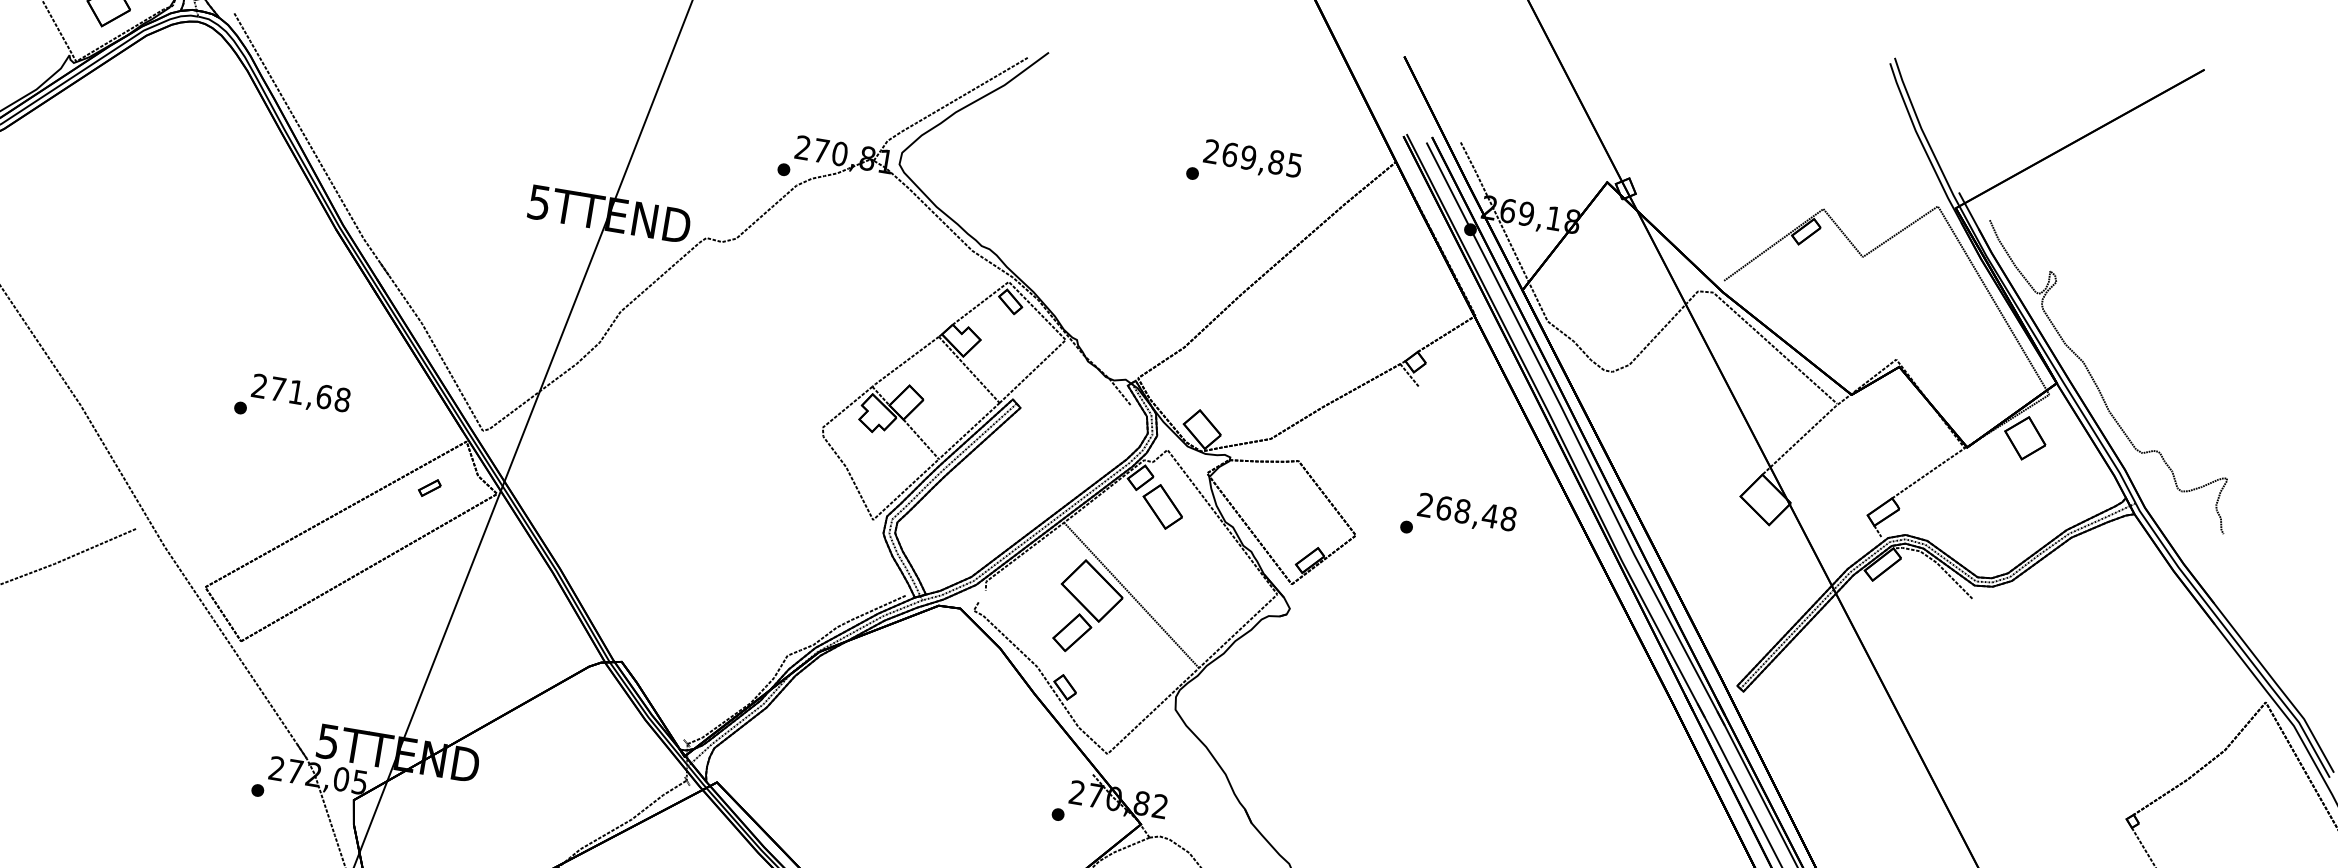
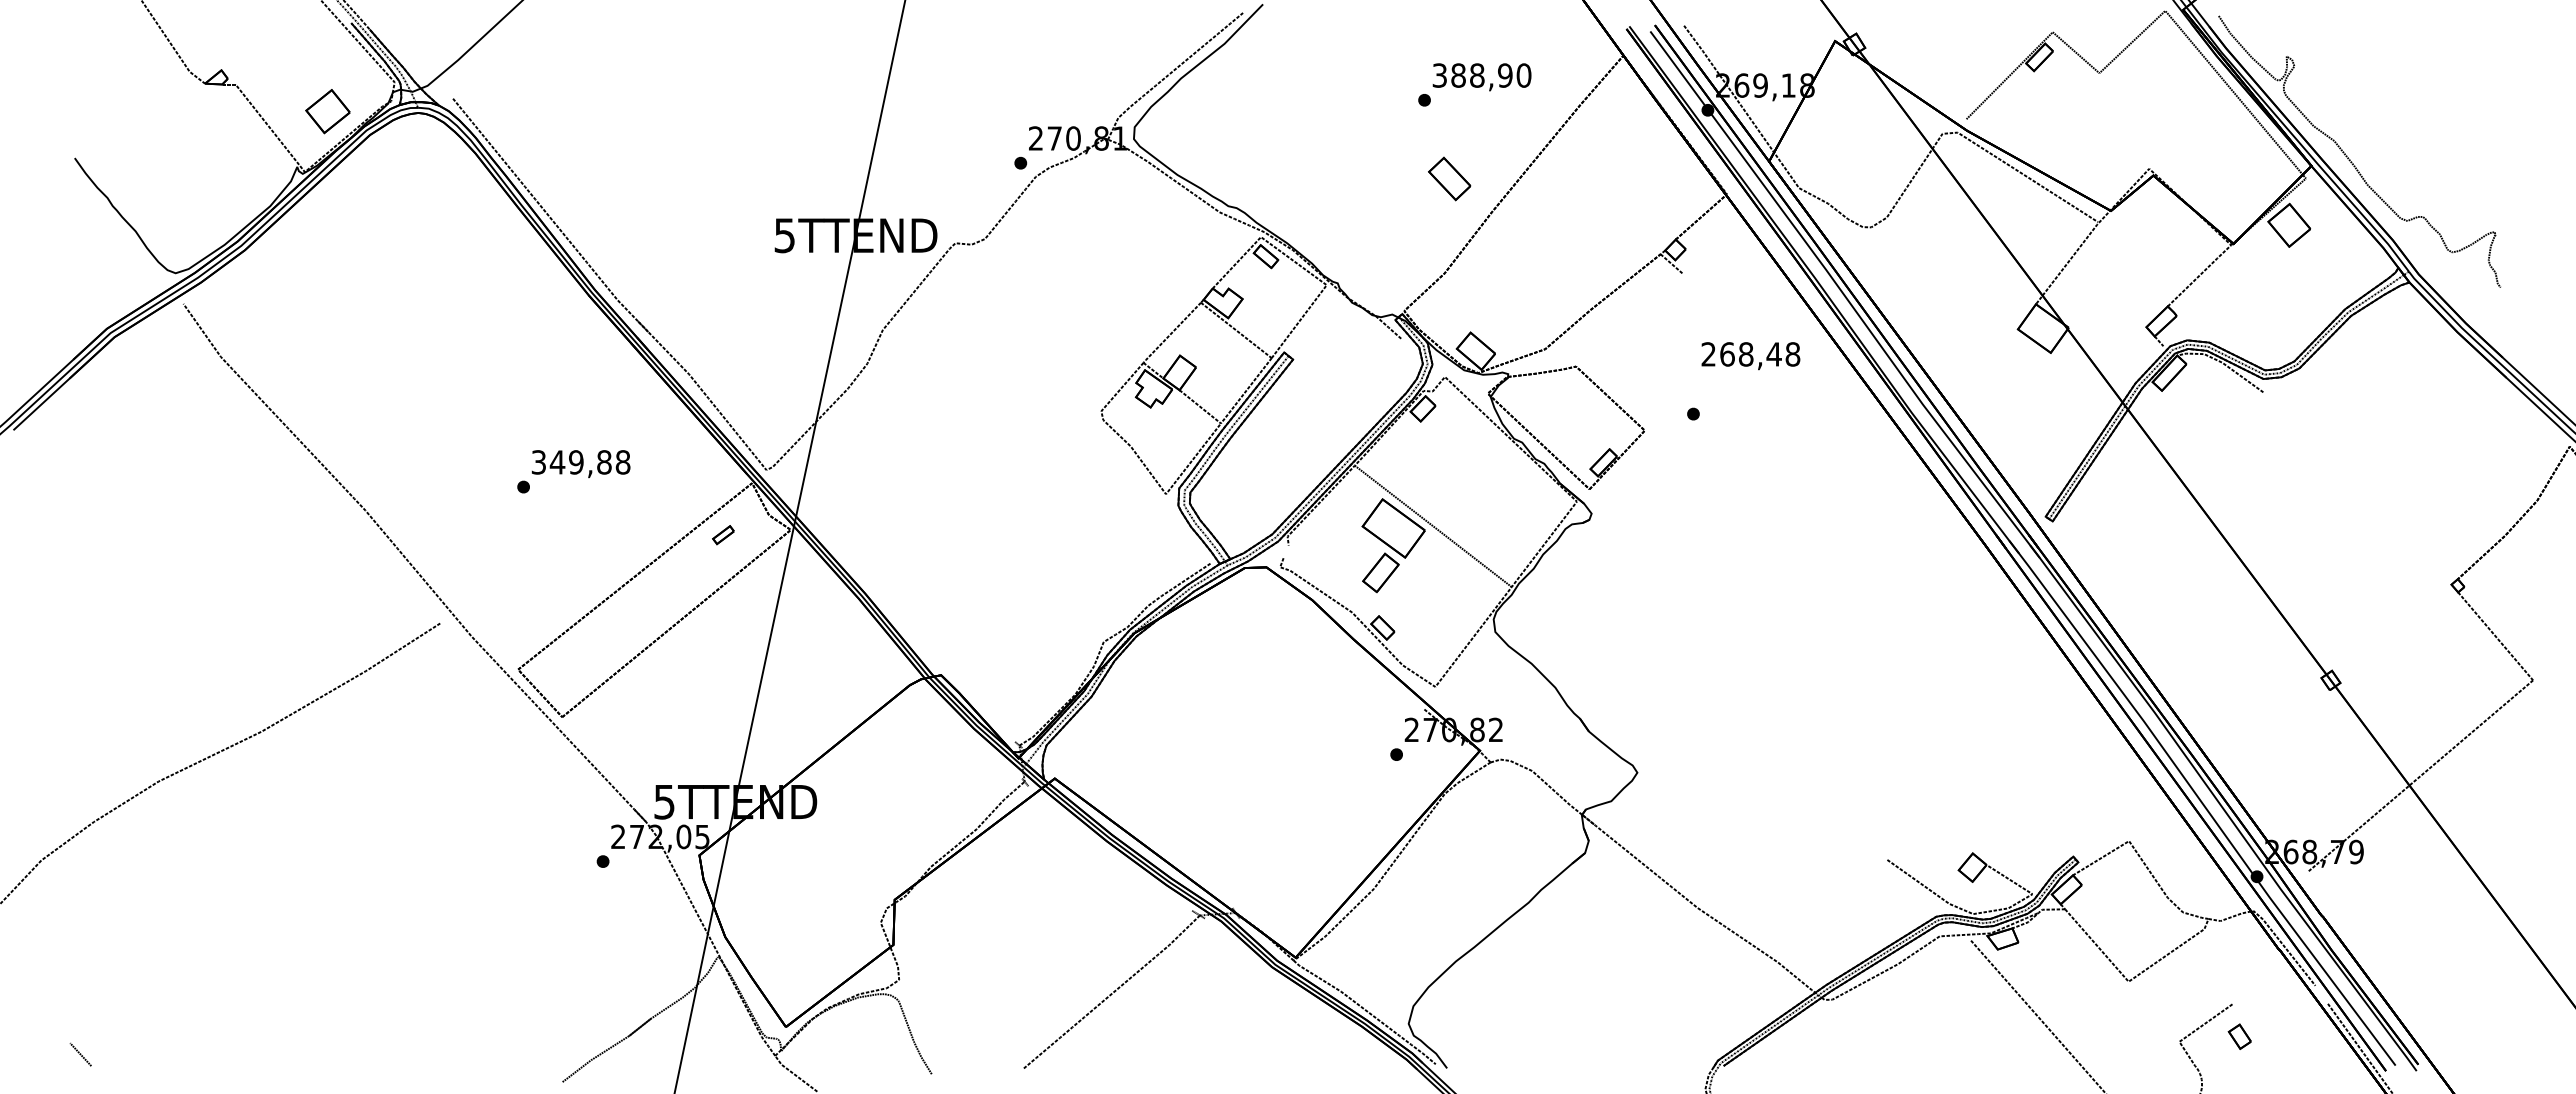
text: (1252, 158) -> (1481, 75), 269,85 -> 388,90
text: (291, 391) -> (571, 462), 271,68 -> 349,88
part: (1162, 506) -> (1449, 178), moved
text: (1466, 514) -> (1750, 356), moved

